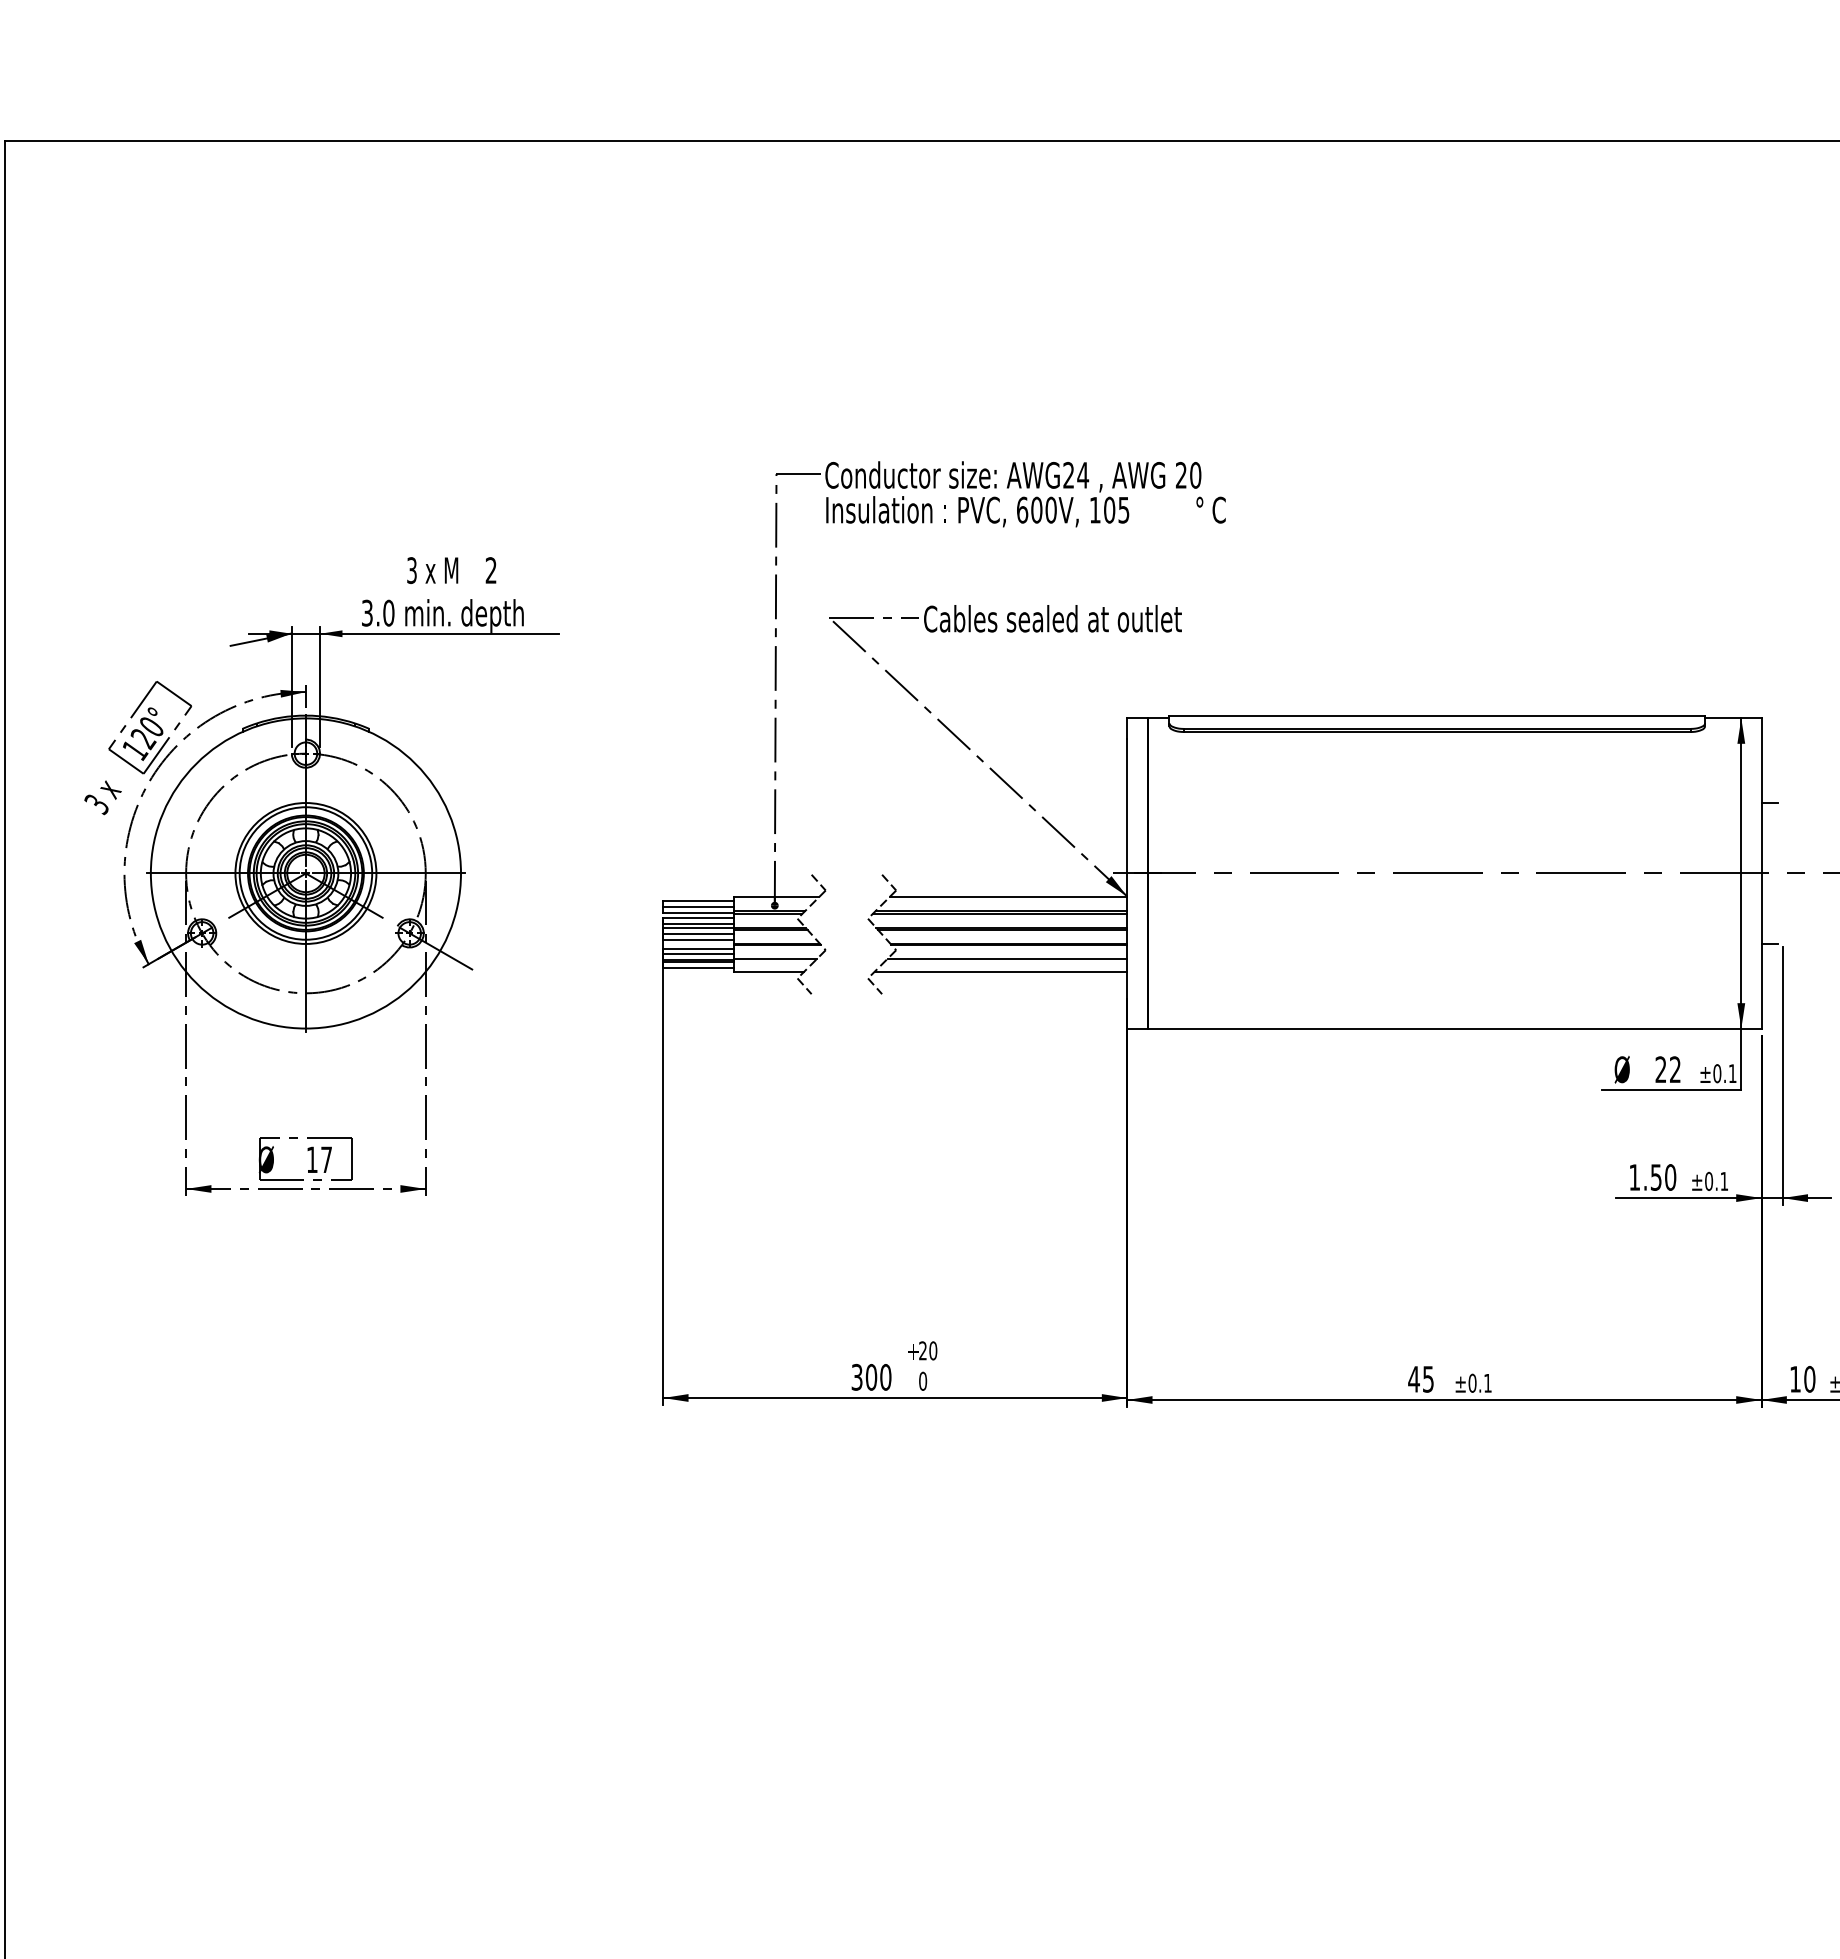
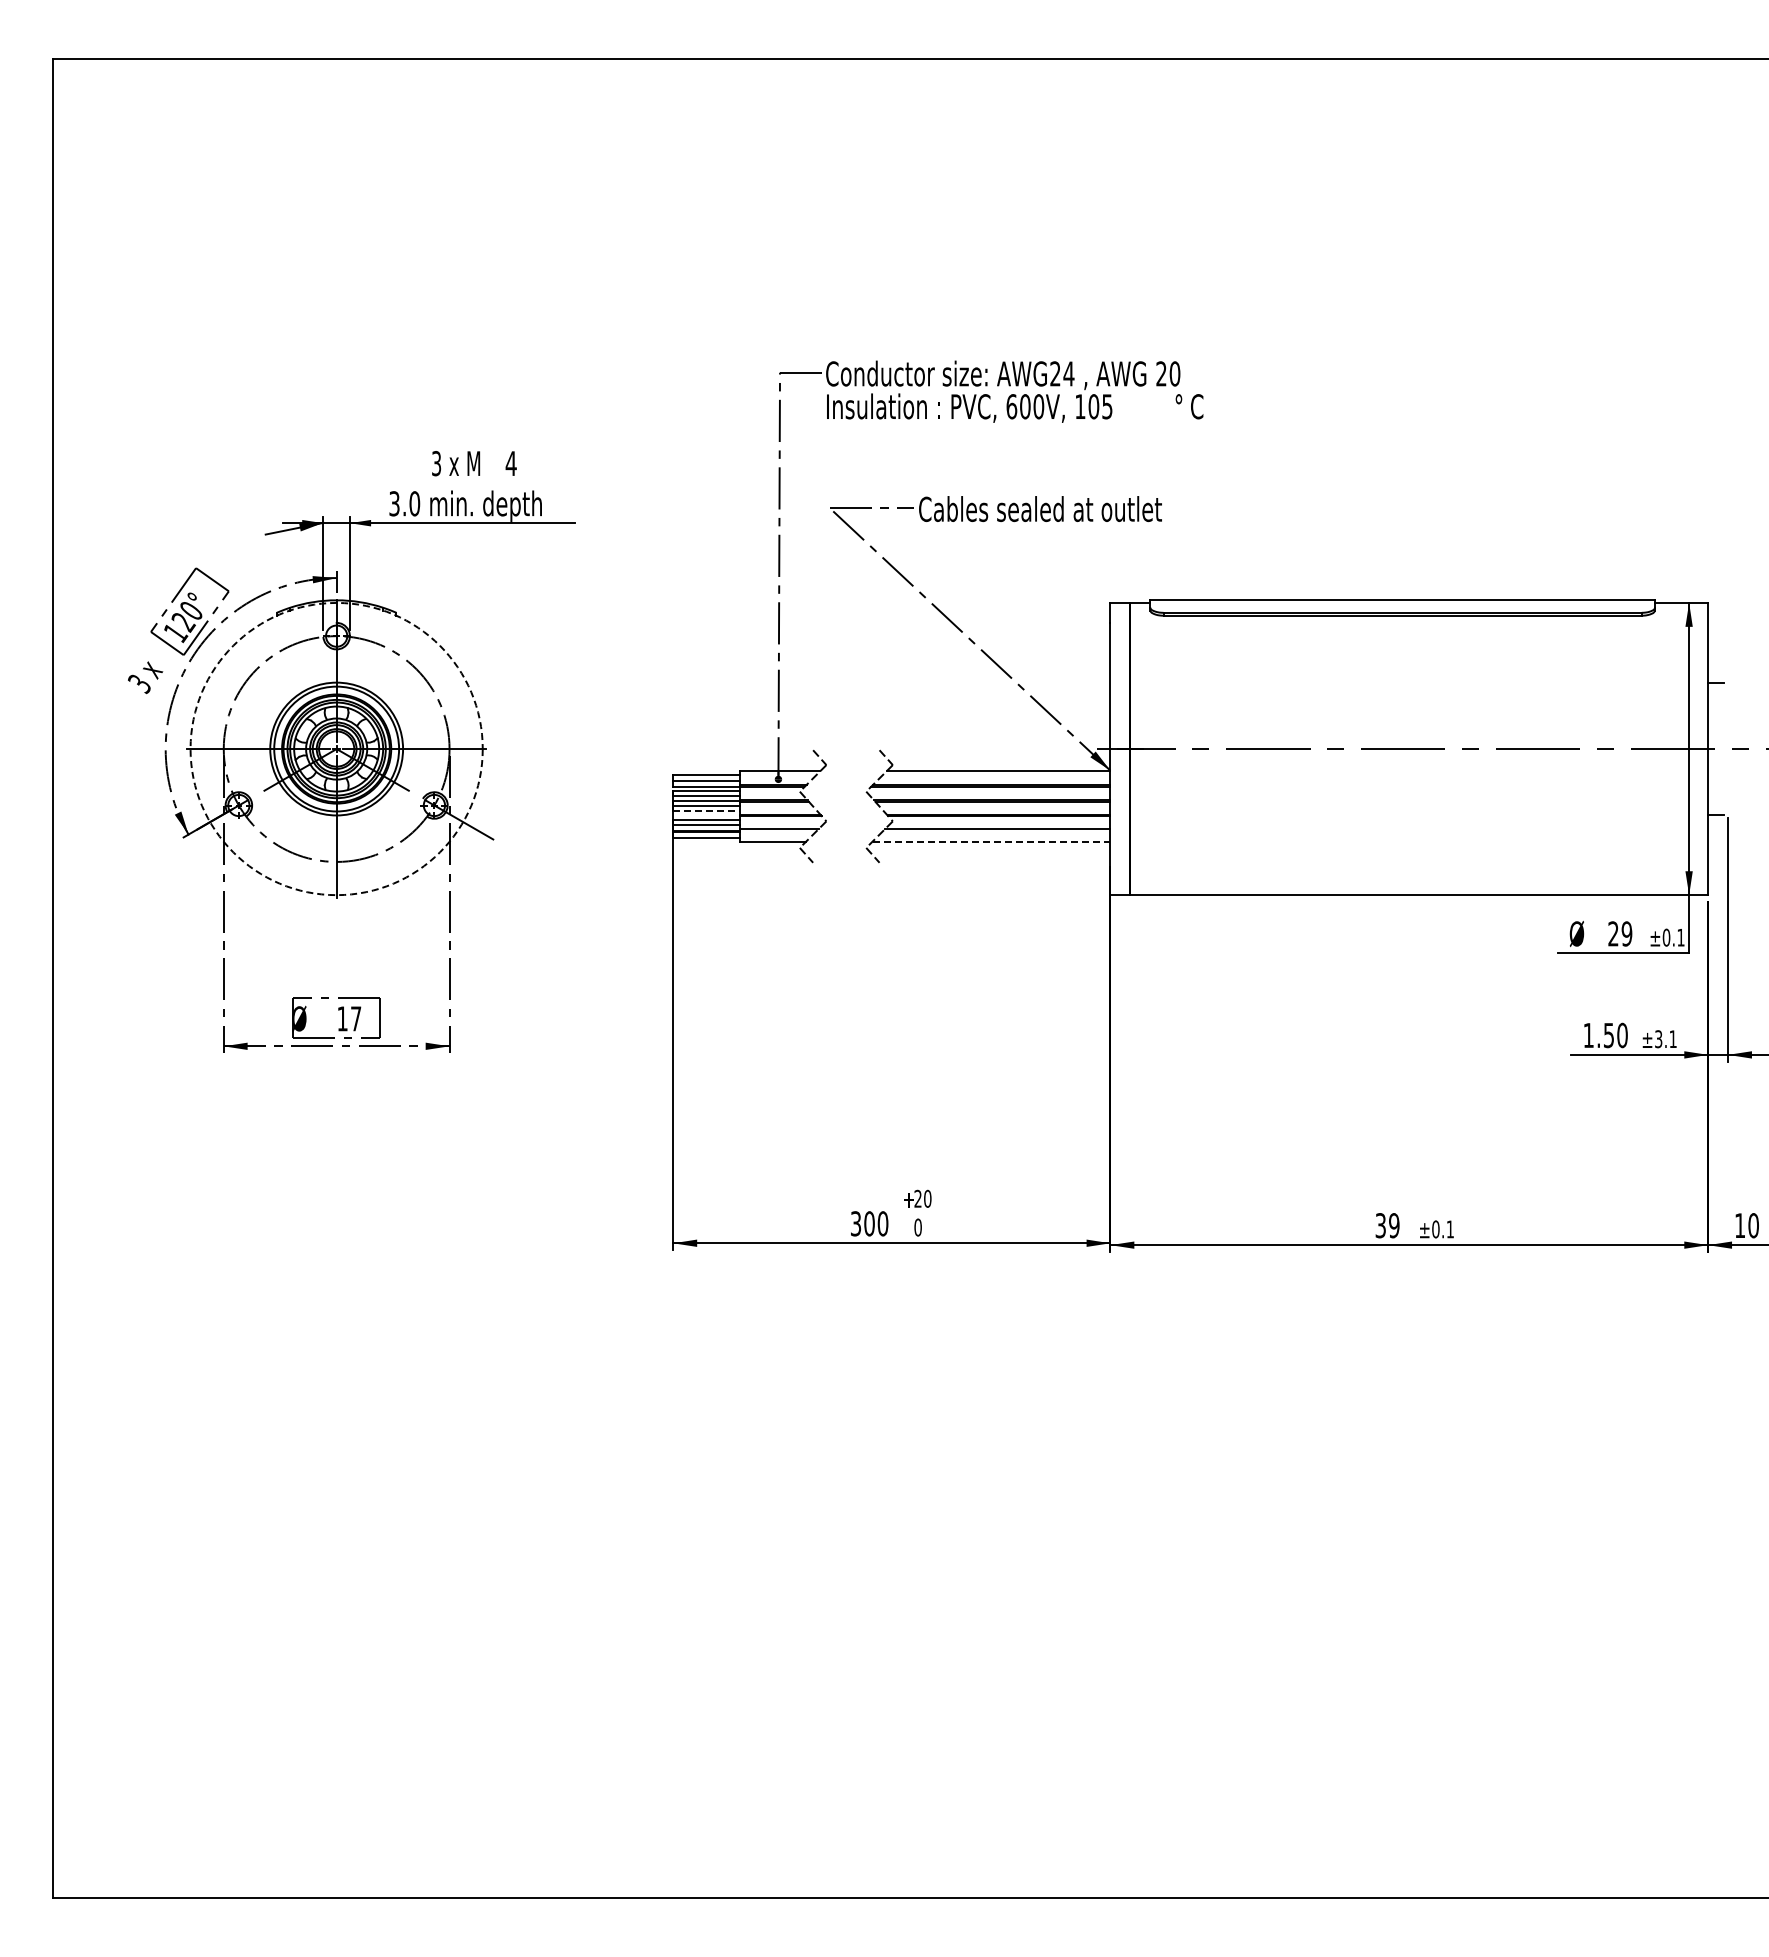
text: (490, 570) -> (510, 463), 2 -> 4
circle: (305, 872) -> (336, 748), solid -> dashed
line: (699, 939) -> (707, 811), solid -> dashed
line: (1000, 971) -> (991, 841), solid -> dashed
text: (1674, 1069) -> (1626, 933), 22 -> 29
text: (1708, 1181) -> (1658, 1039), ±0.1 -> ±3.1
text: (1421, 1379) -> (1387, 1225), 45 -> 39

